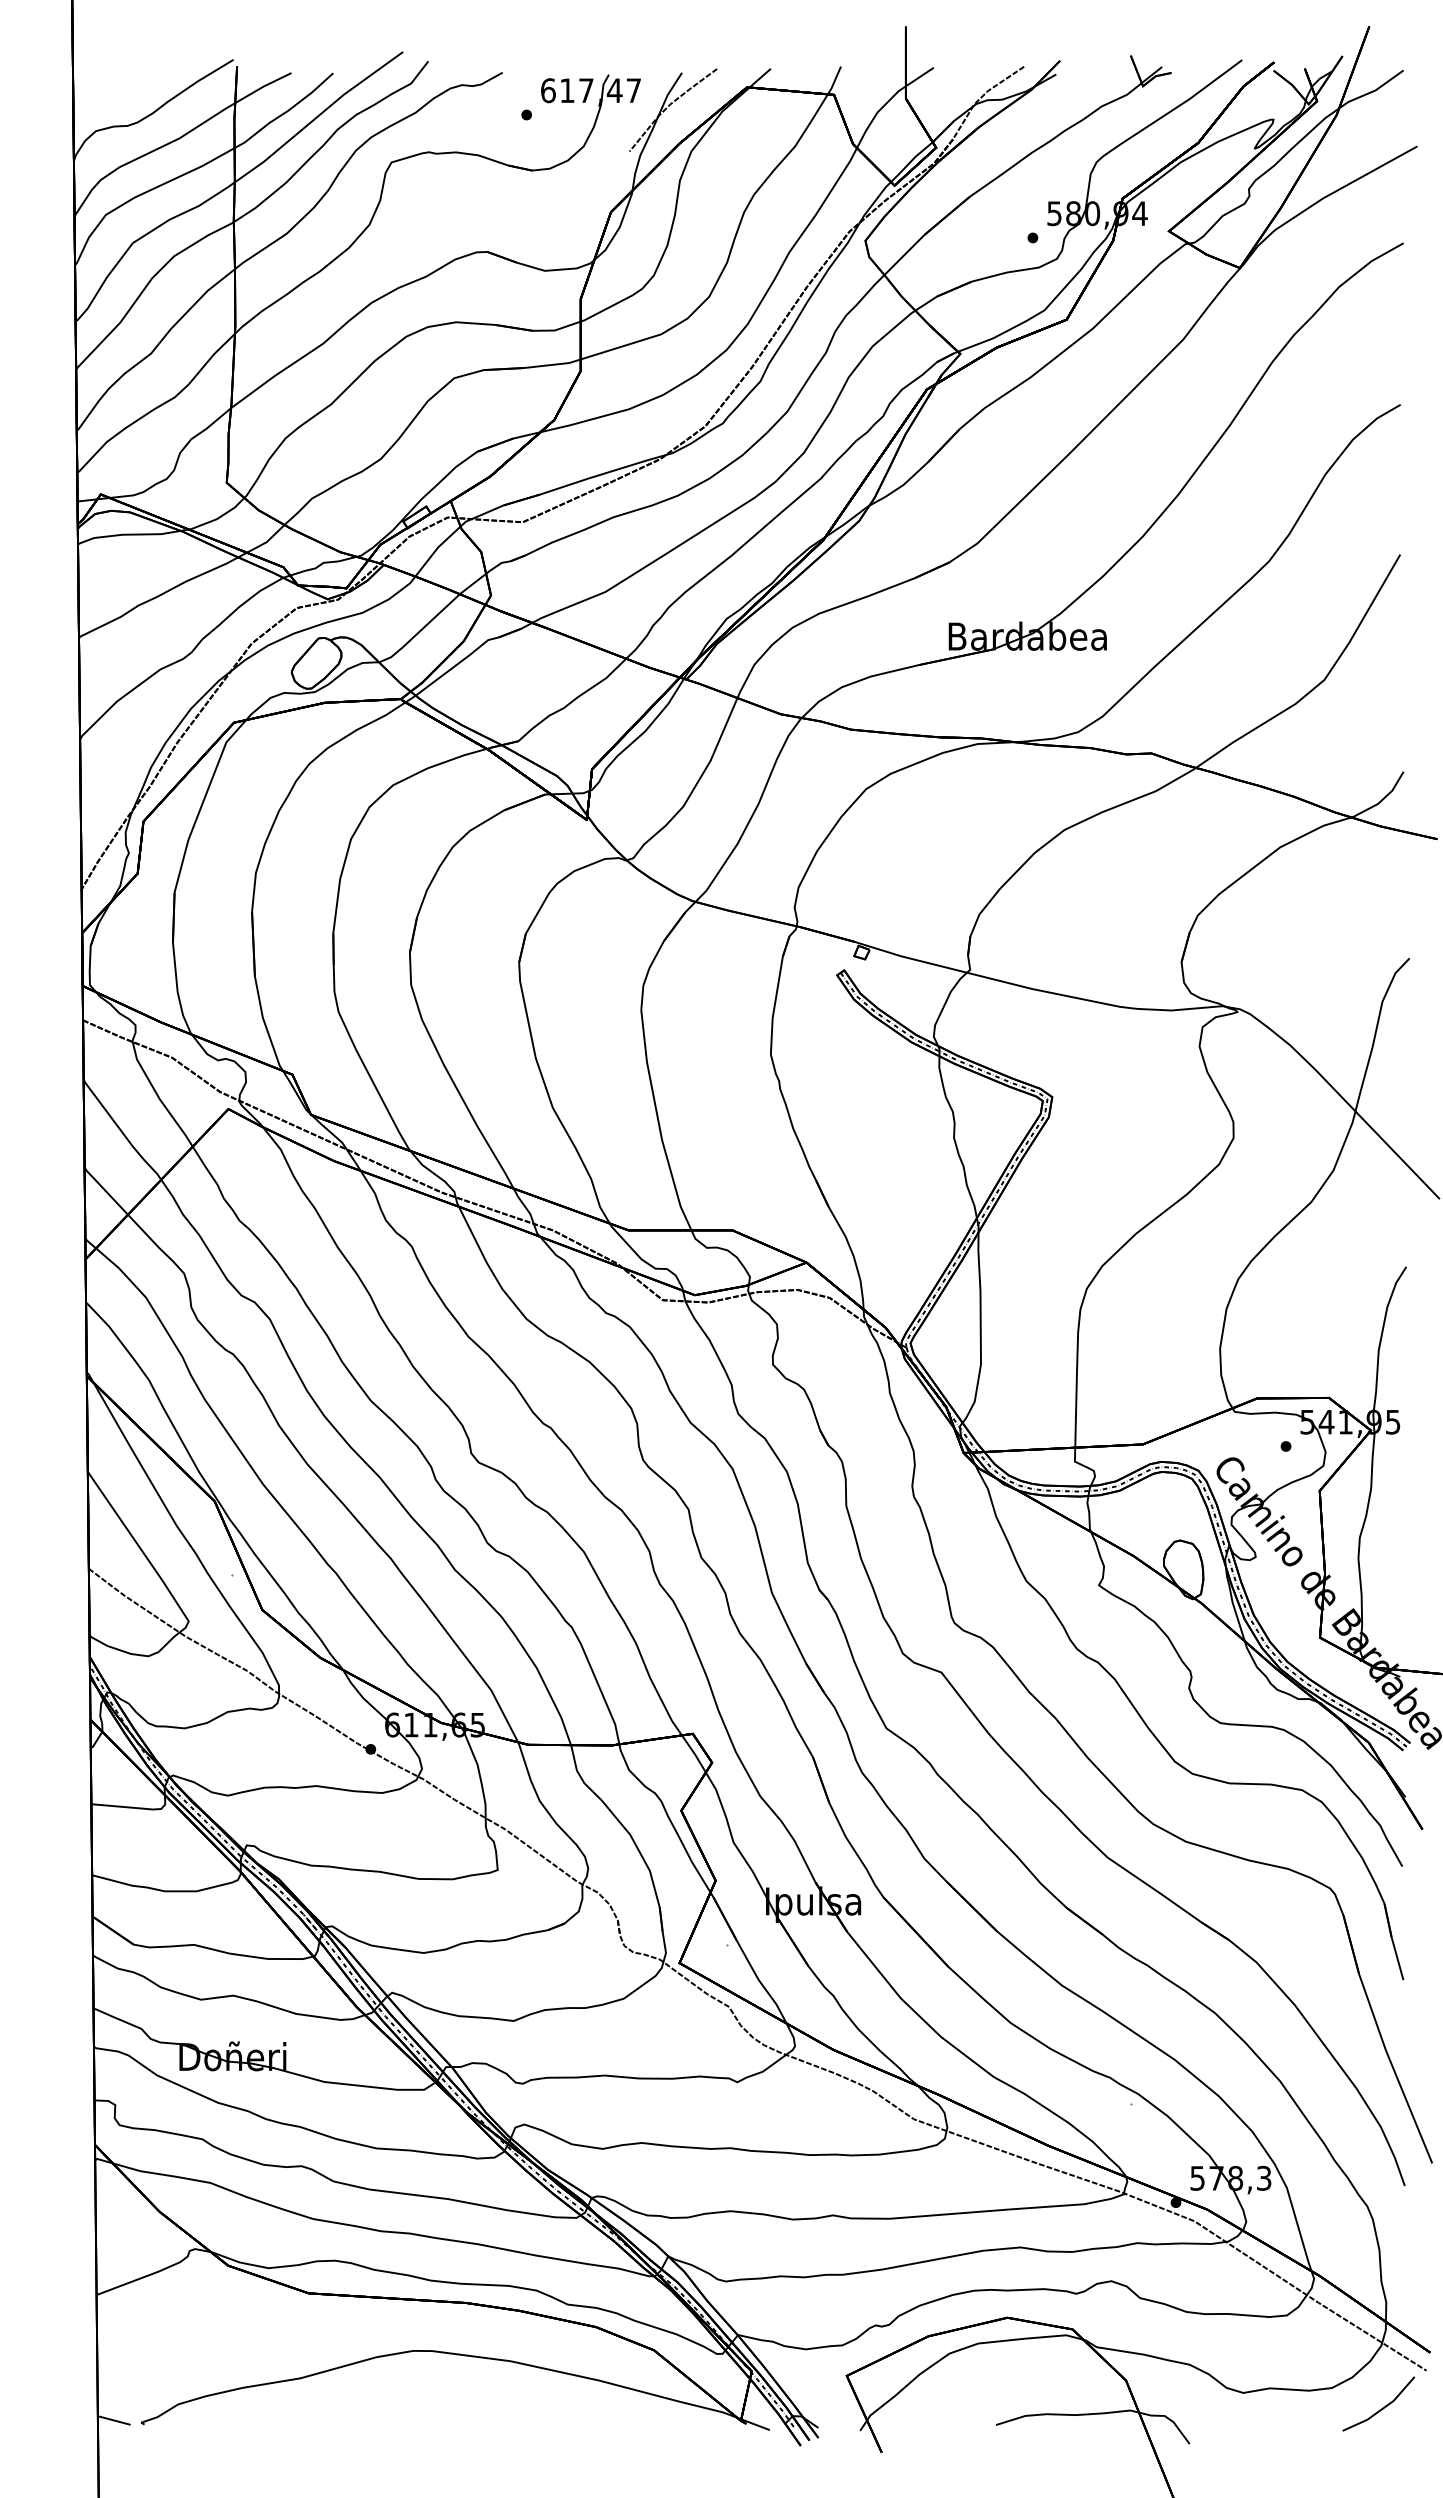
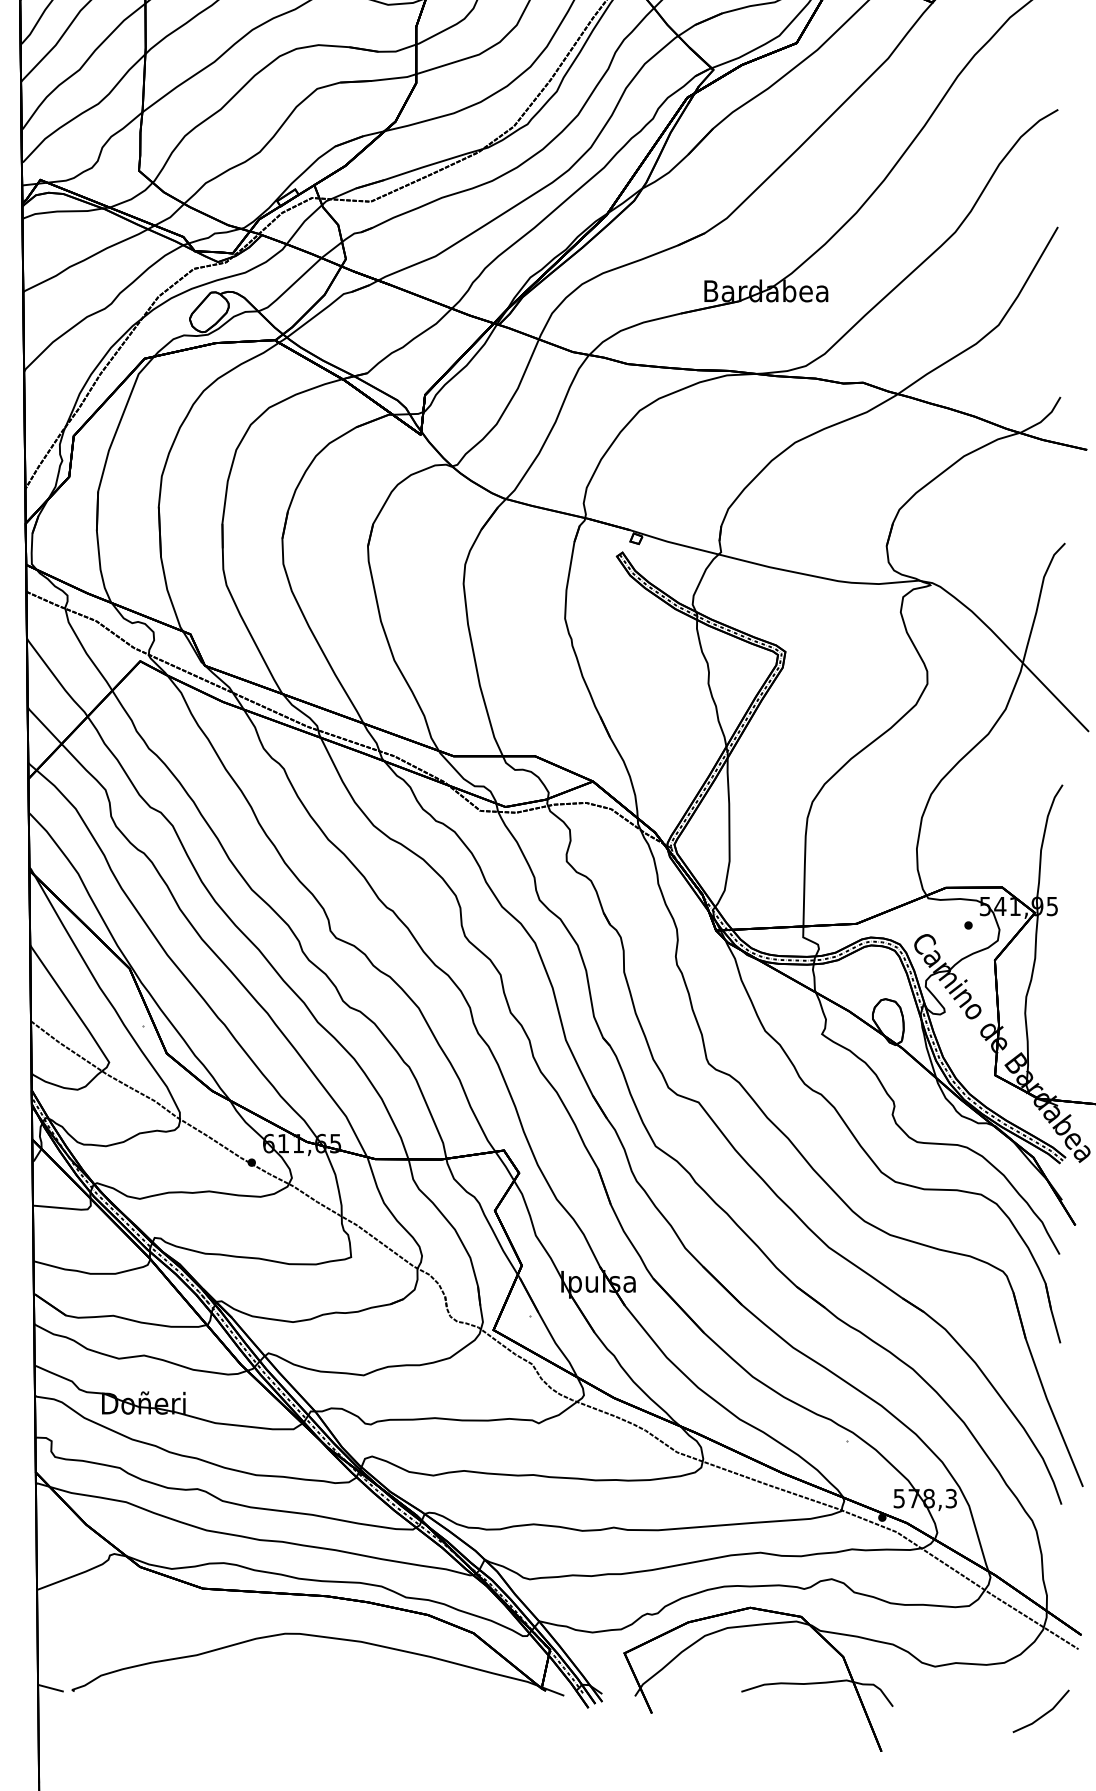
line: (1382, 2407) -> (1044, 1714), moved

